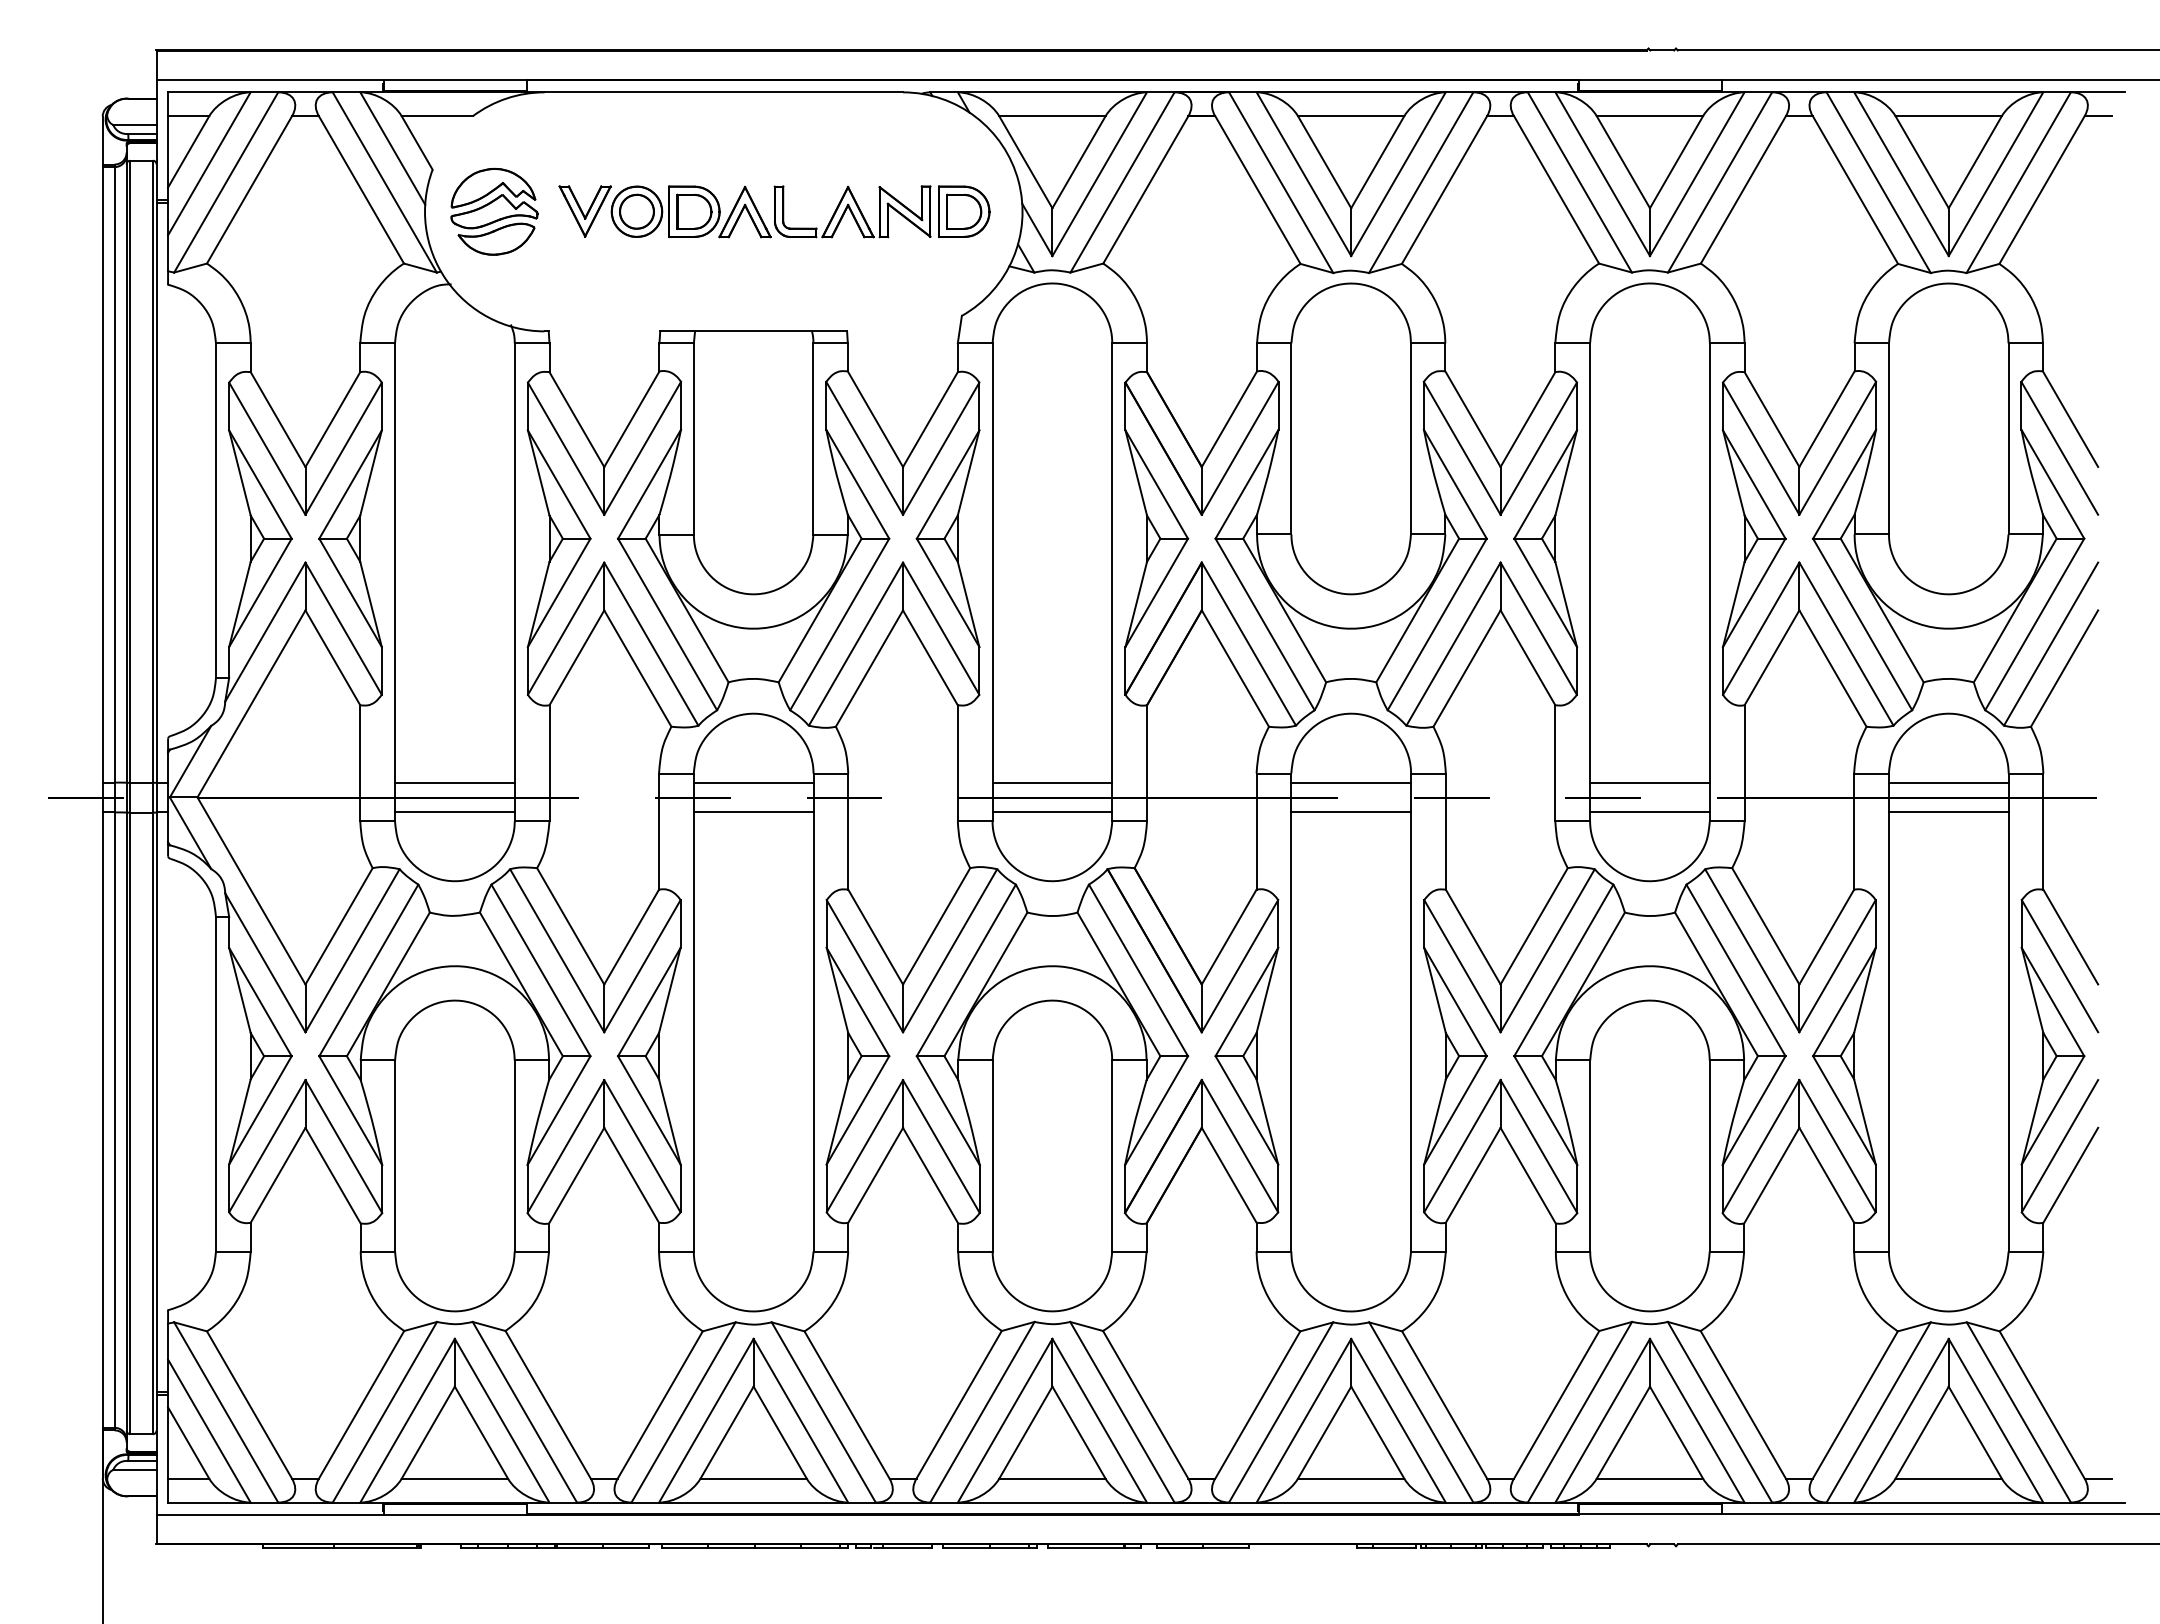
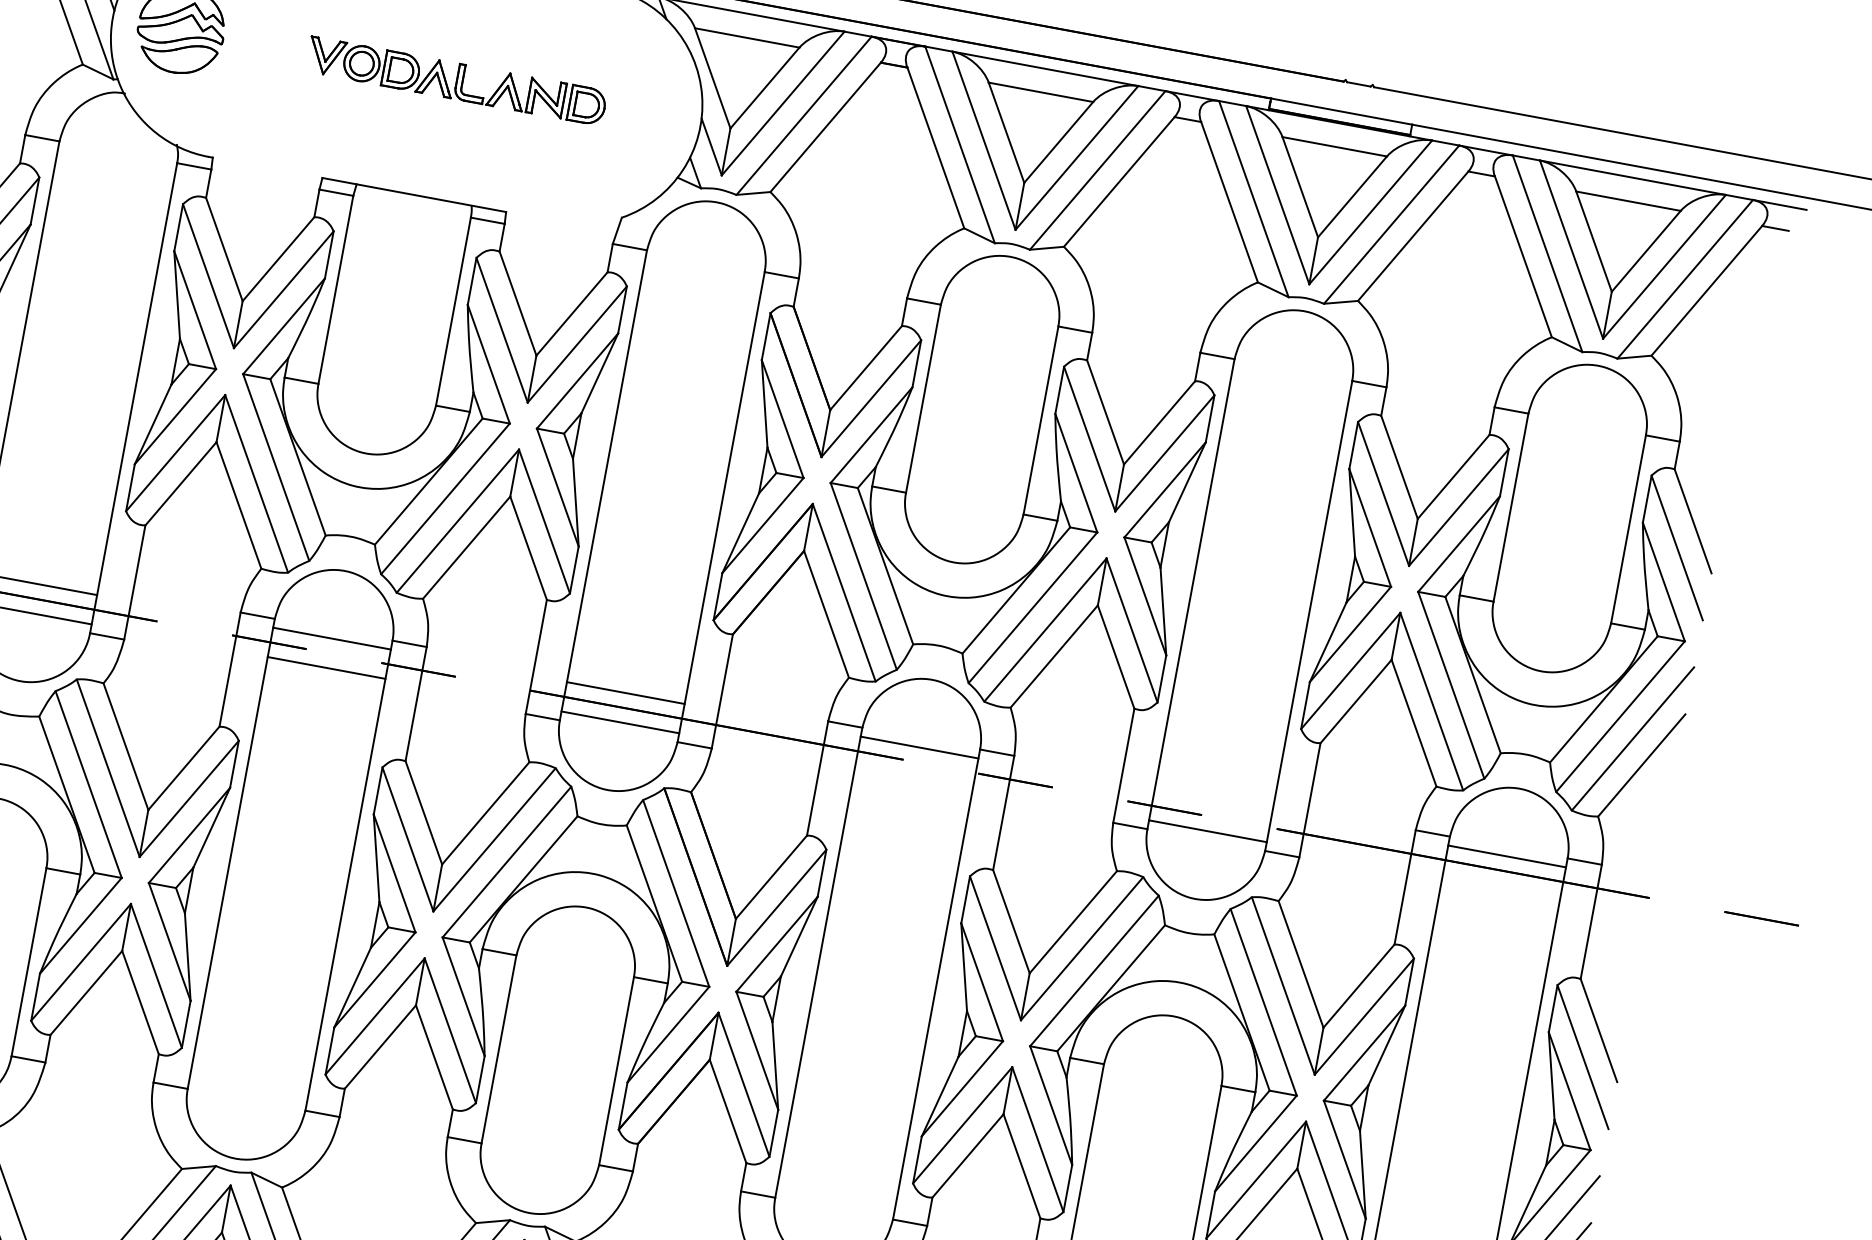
part: (774, 211) -> (456, 80), size x0.7
line: (1649, 782) -> (1212, 801), removed
line: (1351, 812) -> (914, 777), removed
line: (1948, 812) -> (1501, 885), removed

